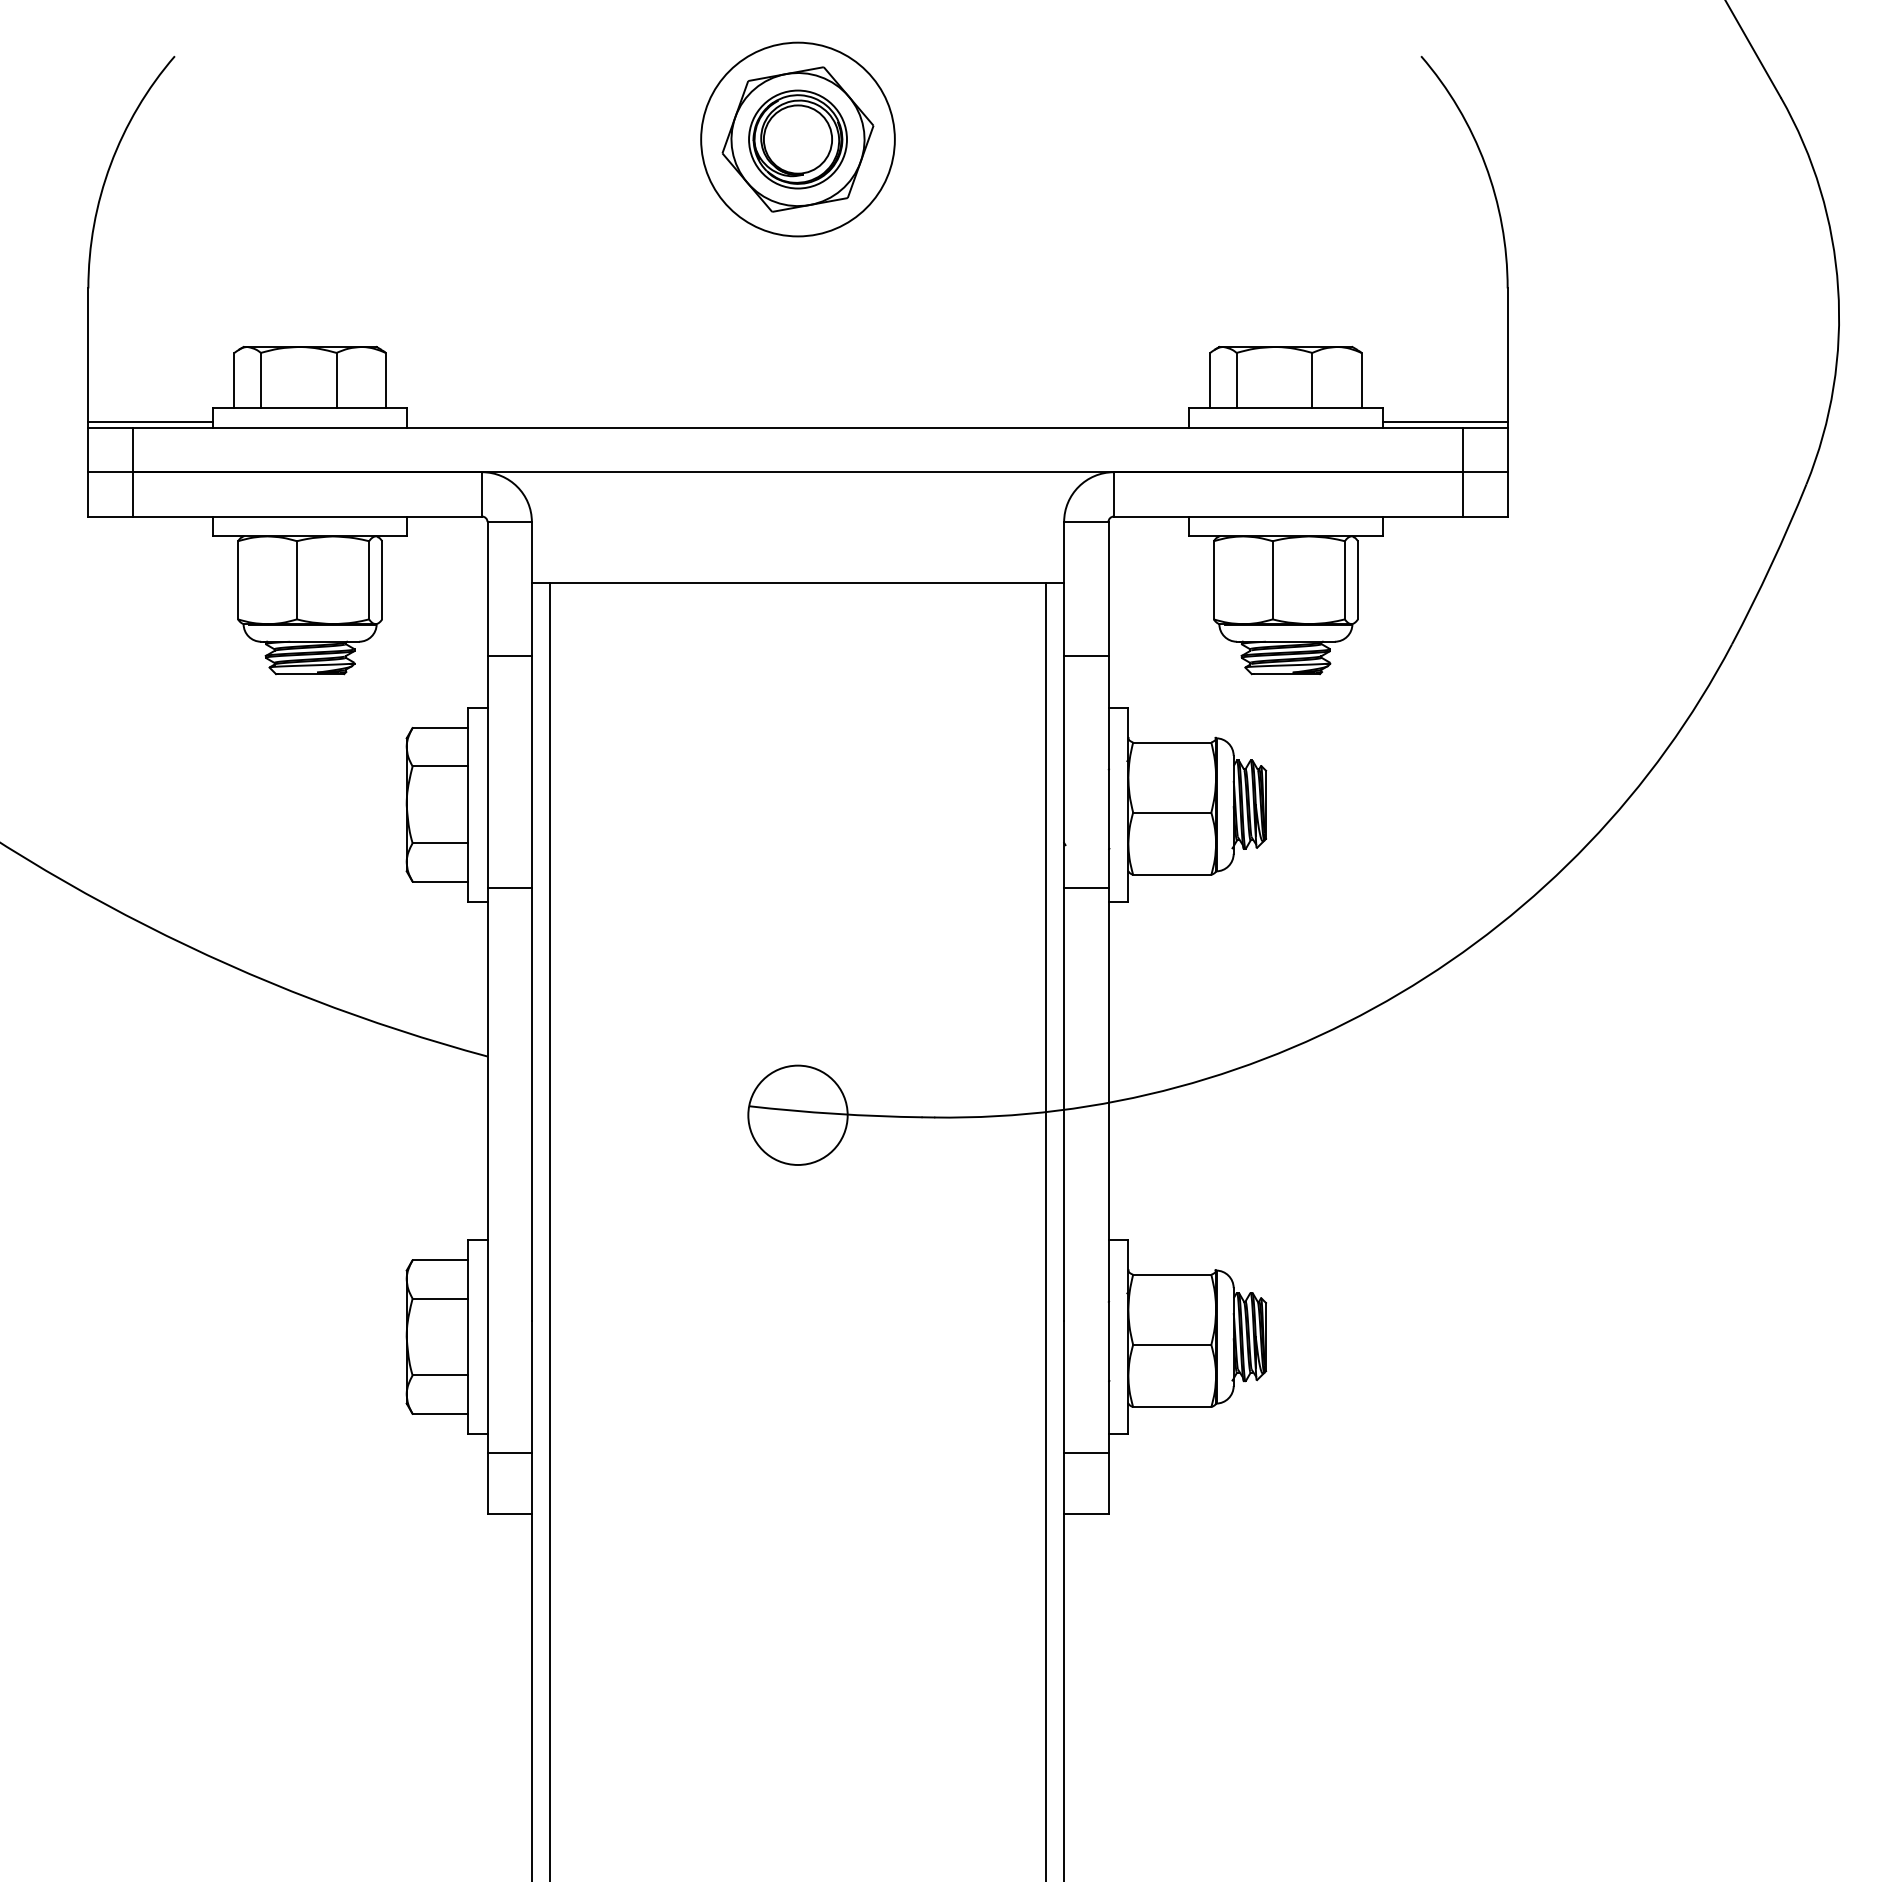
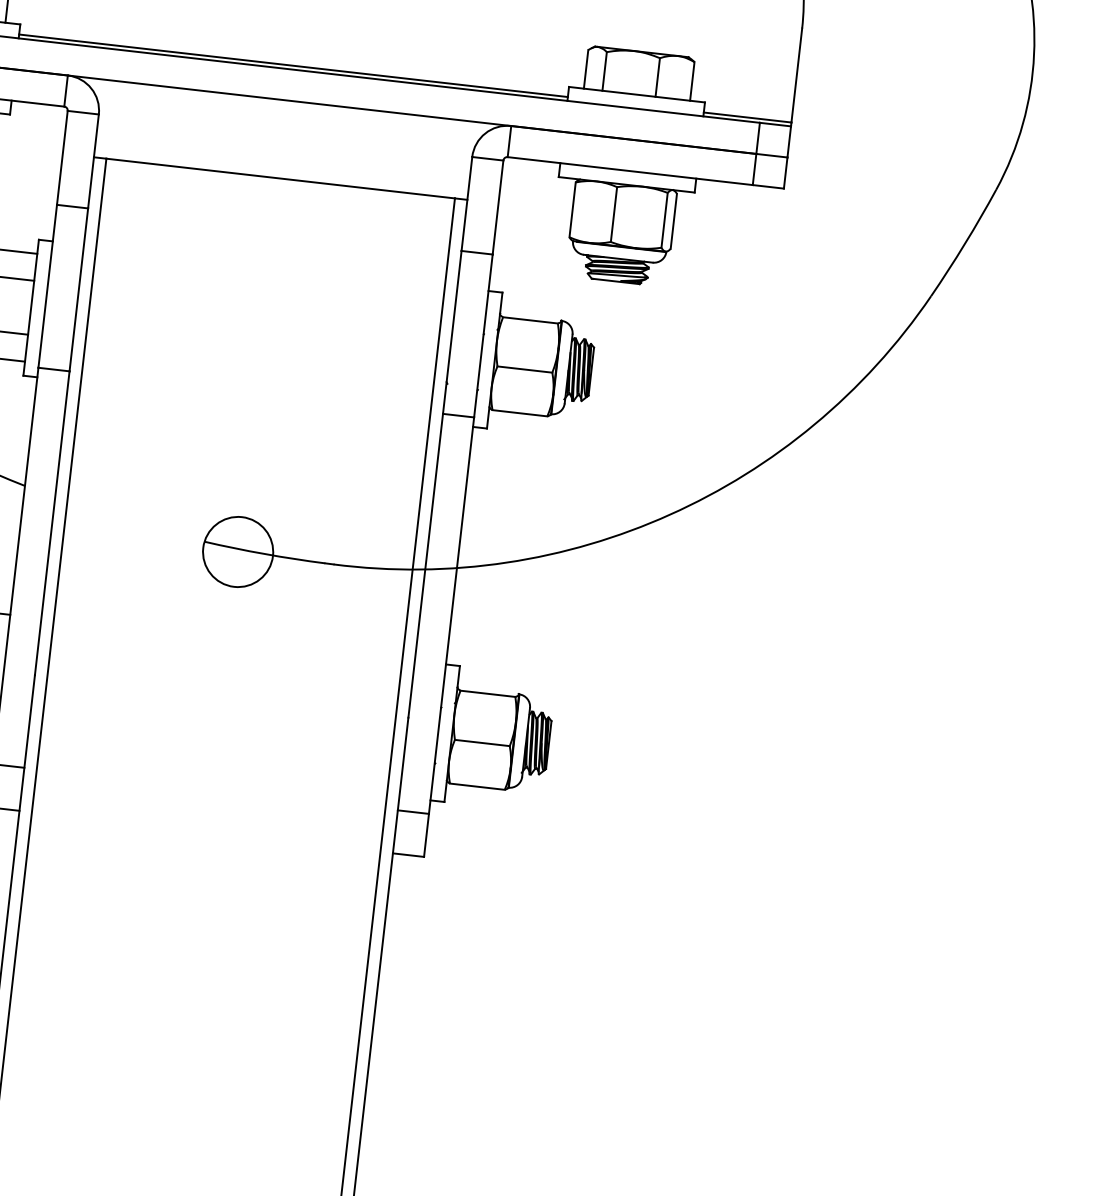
line: (798, 422) -> (293, 65), added

